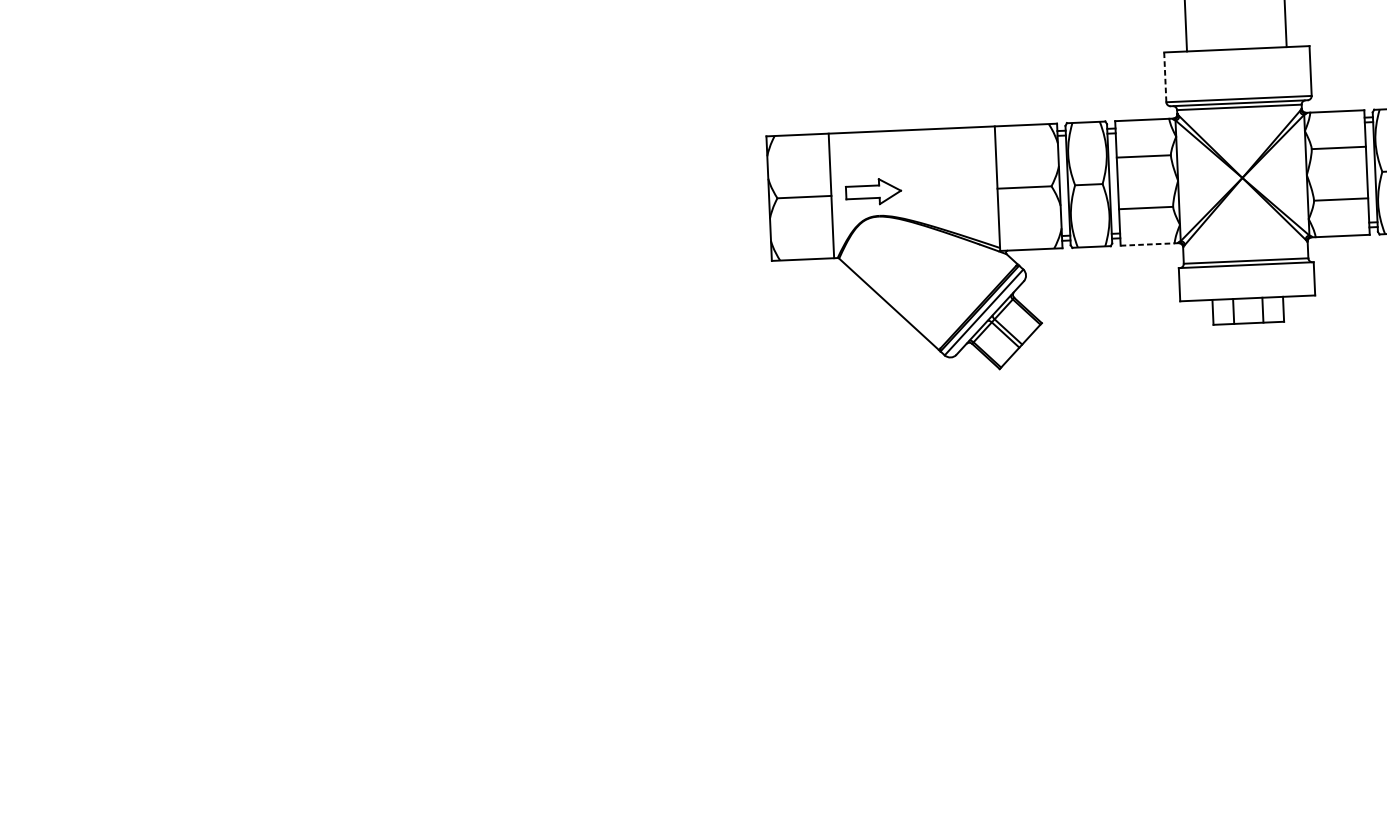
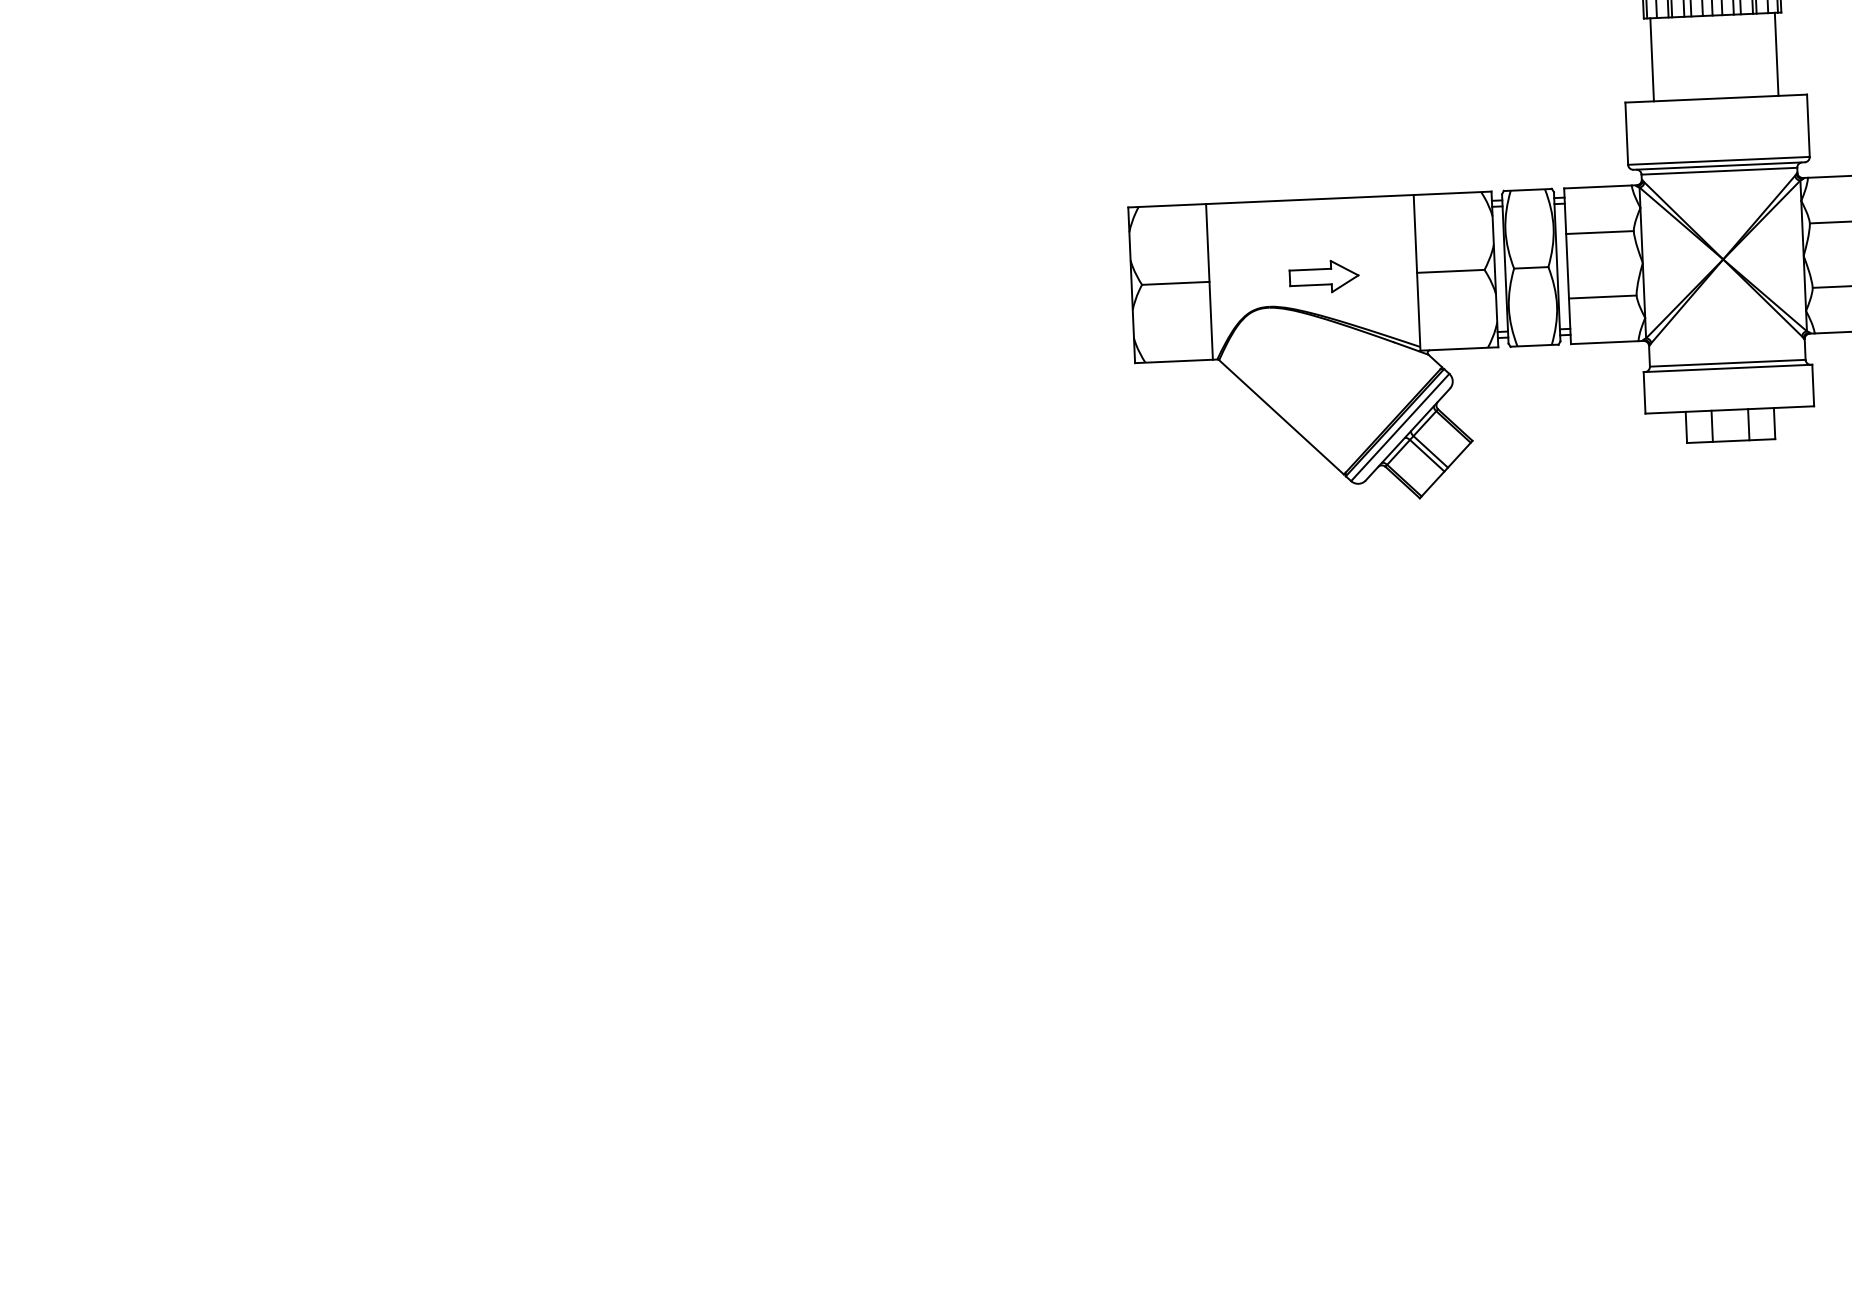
line: (1165, 77) -> (1626, 134), dashed -> solid
part: (873, 191) -> (1323, 276), moved
line: (1147, 244) -> (1604, 342), dashed -> solid

